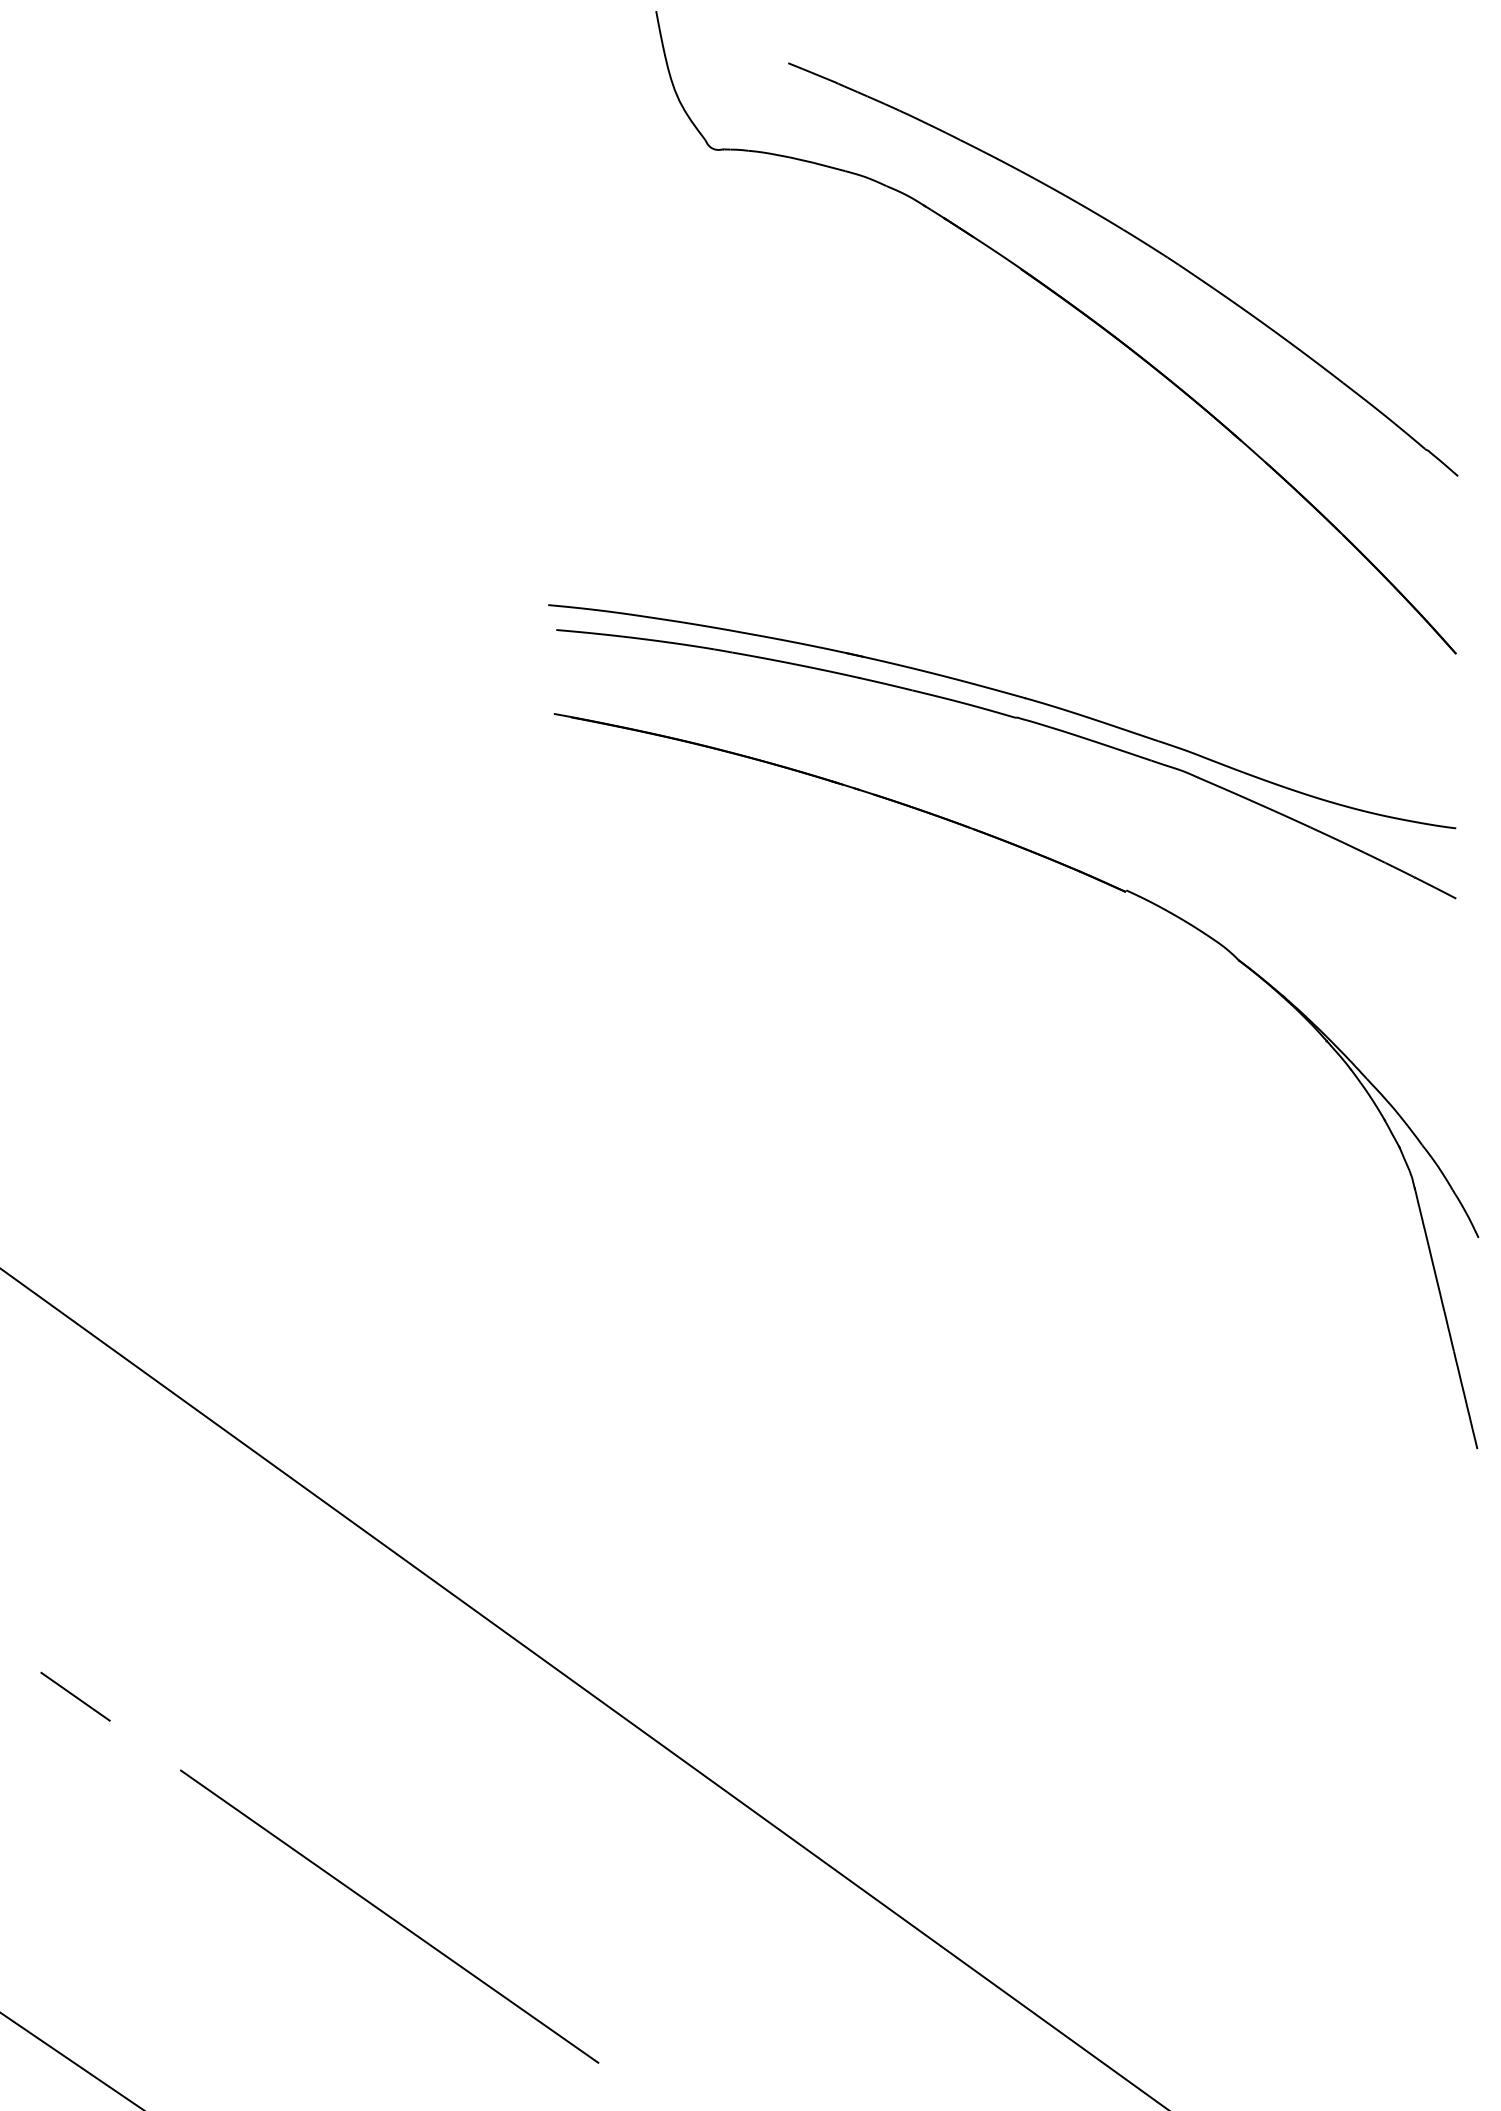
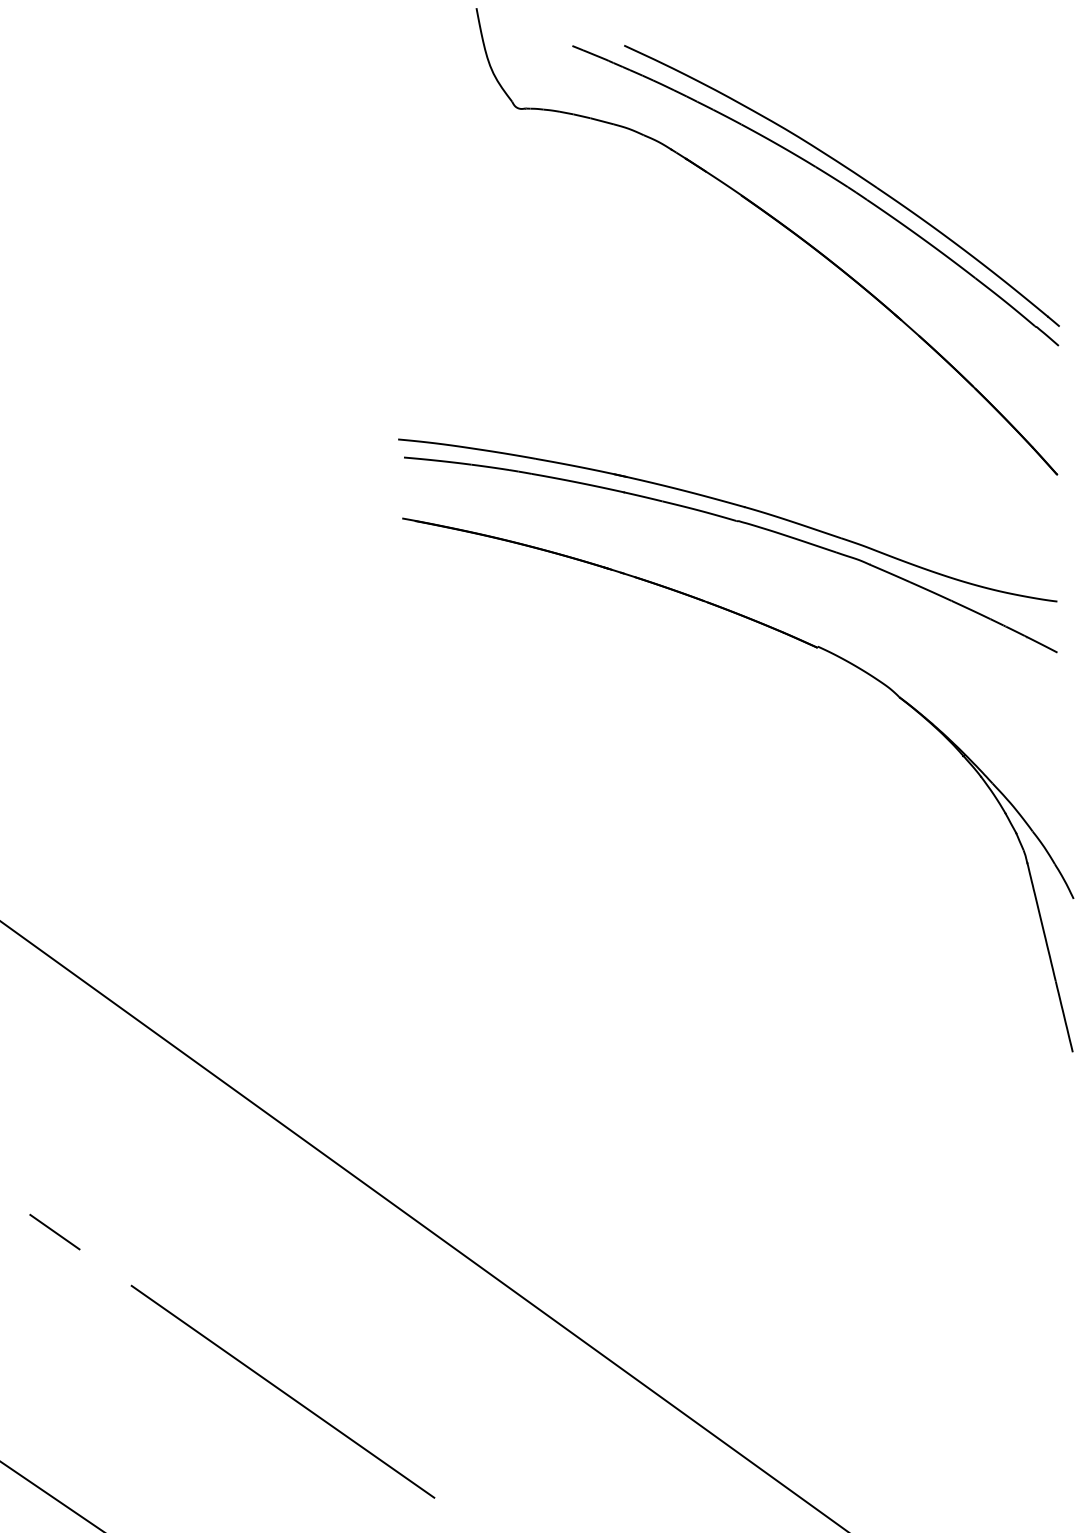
part: (1171, 236) -> (850, 171), added

